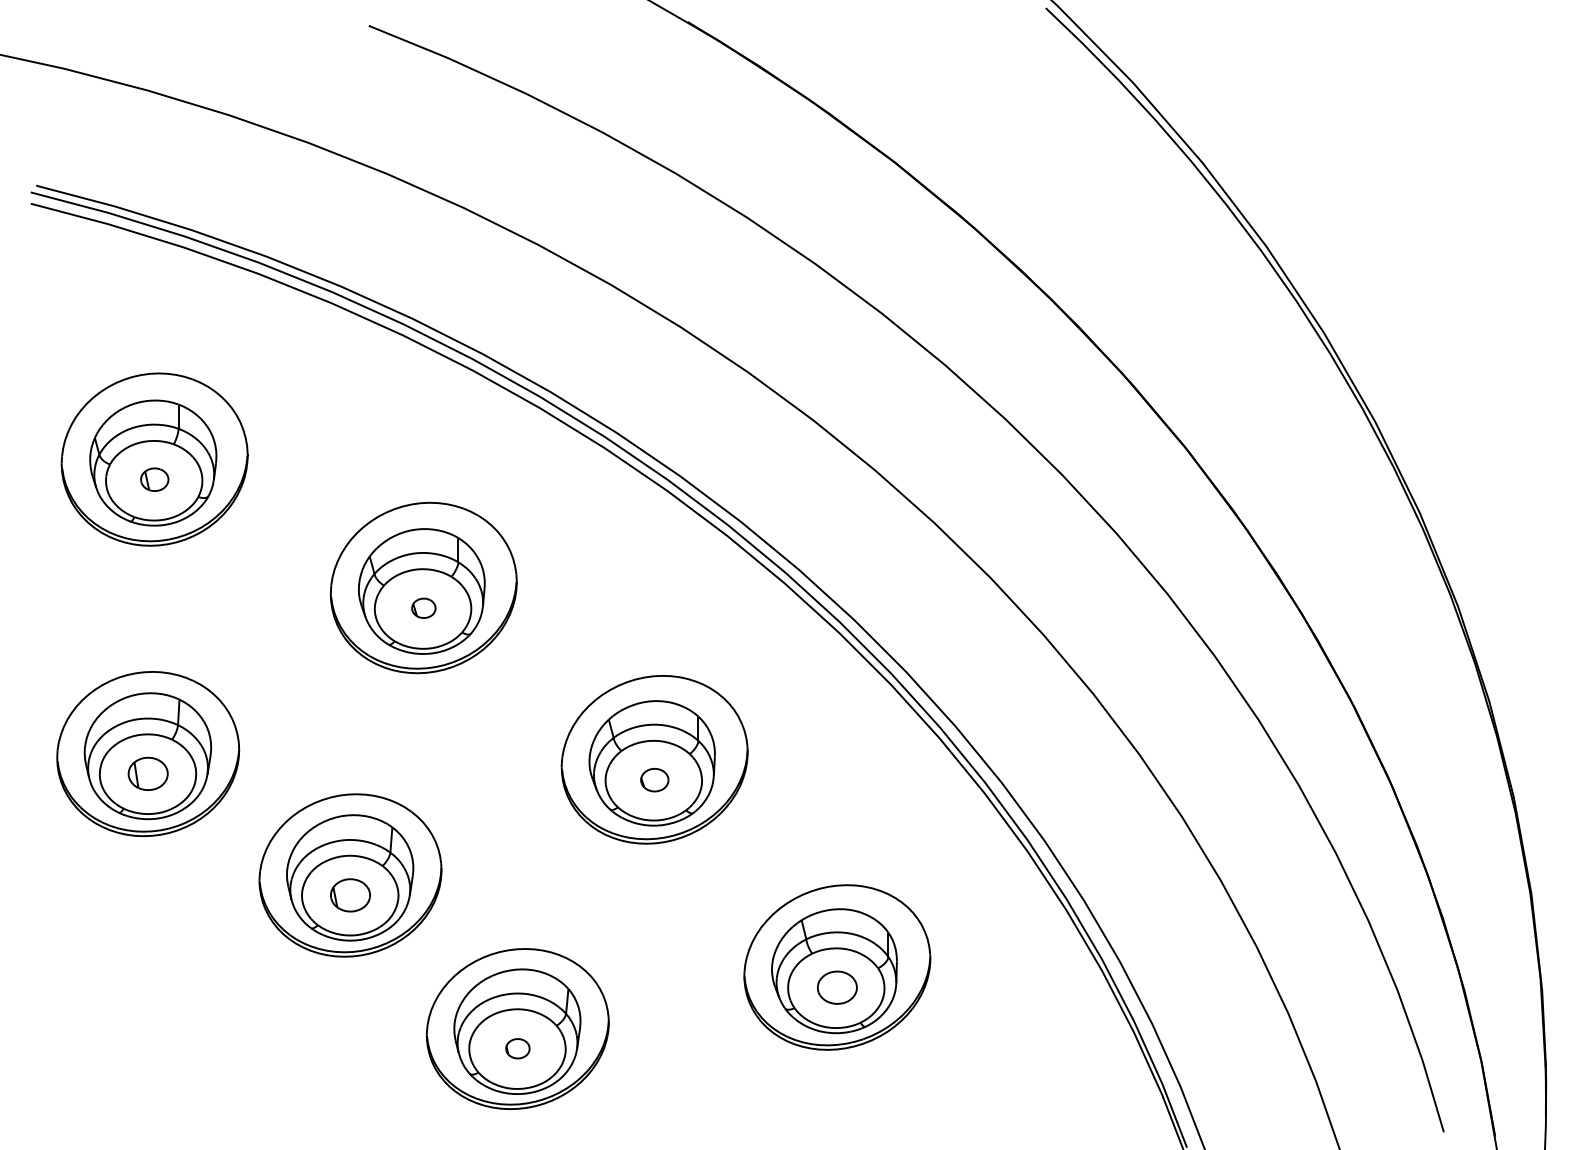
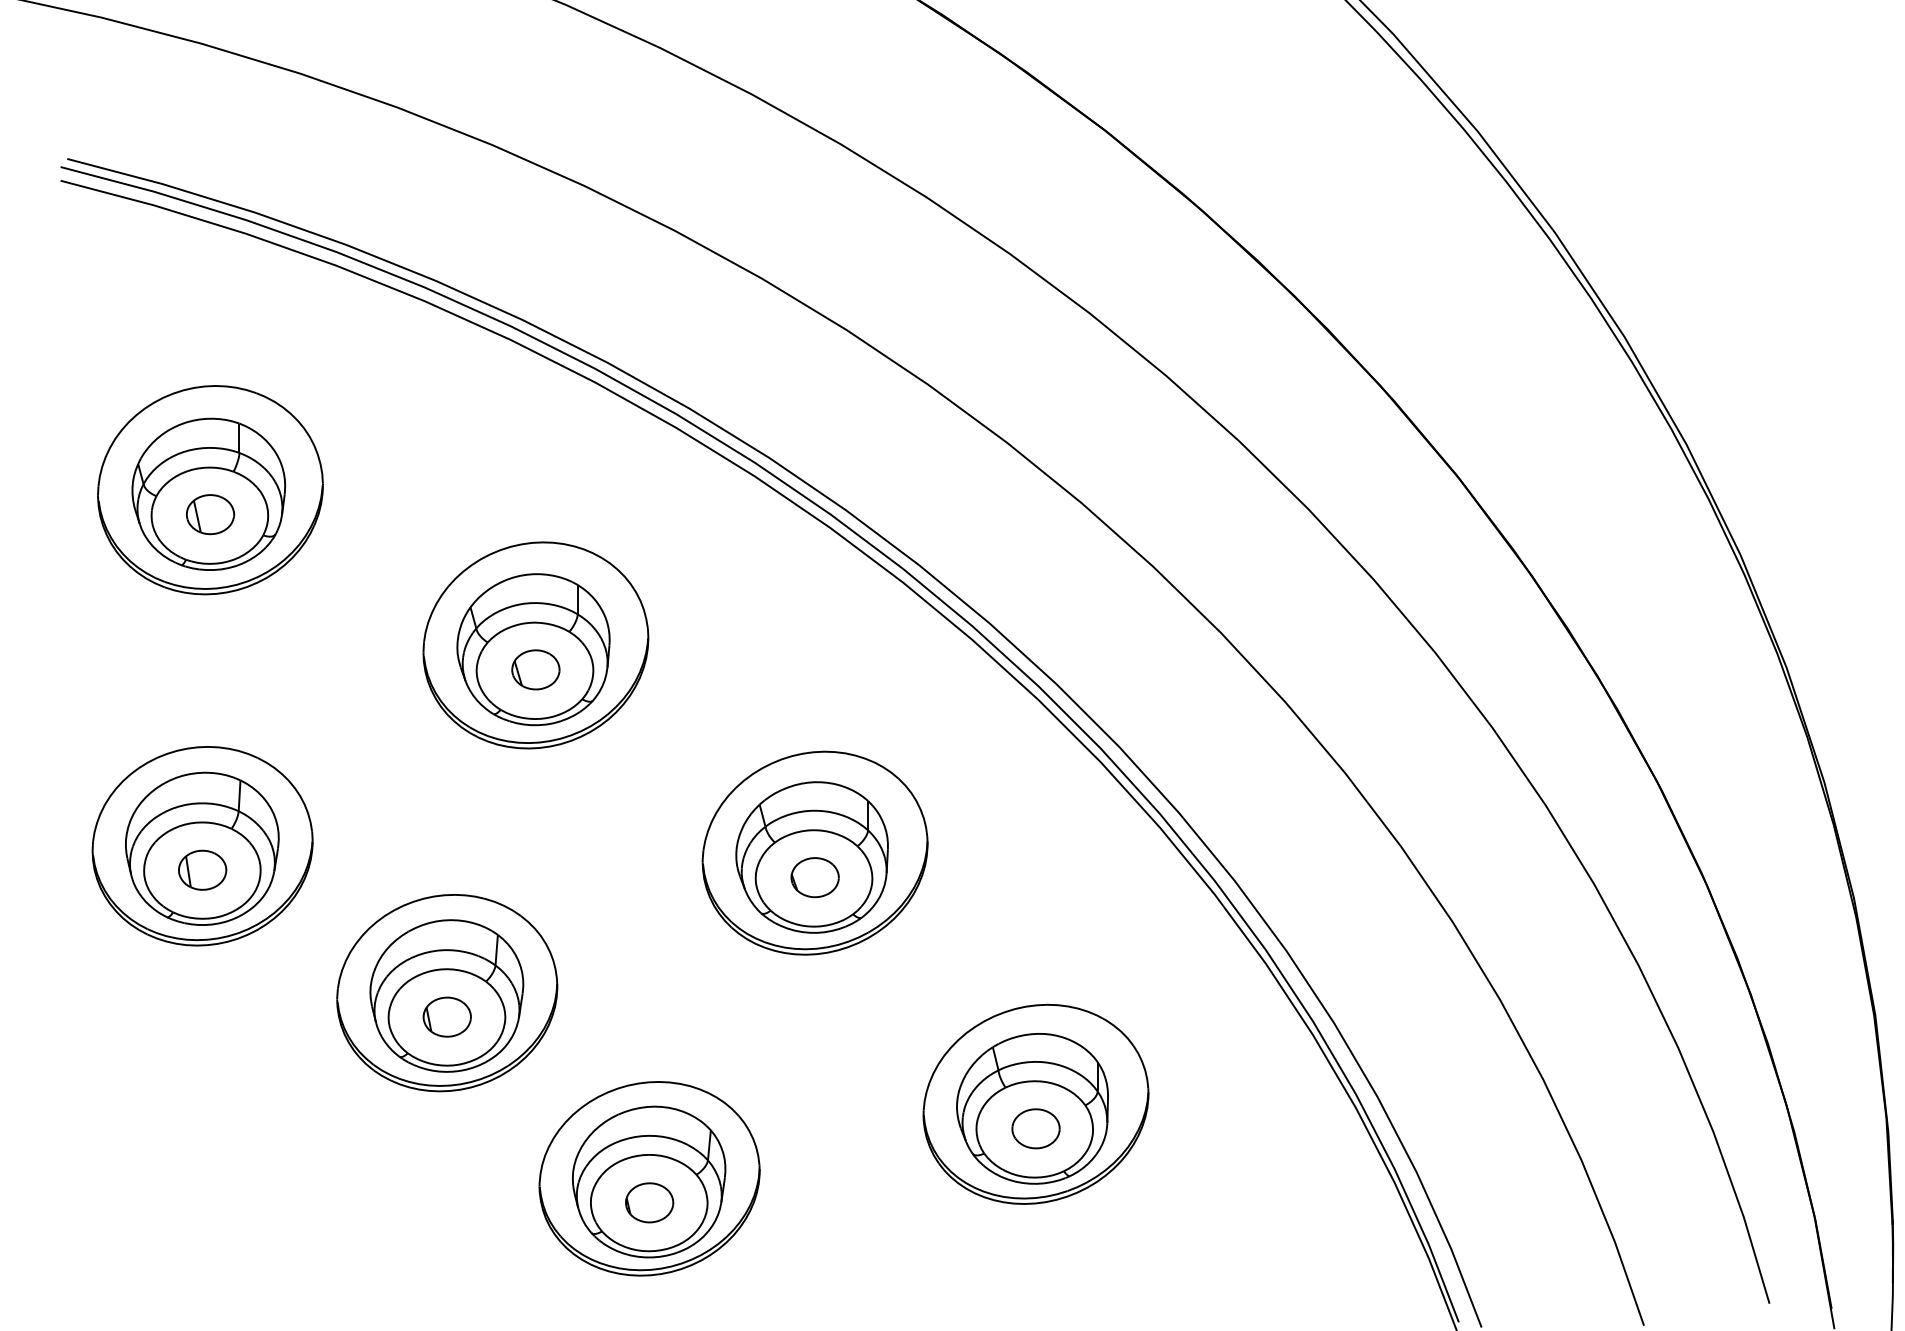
part: (154, 479) -> (210, 514), size x1.43
part: (423, 608) -> (535, 670), size x1.67
part: (654, 780) -> (814, 878), size x1.43
part: (517, 1048) -> (649, 1202), size x1.67

